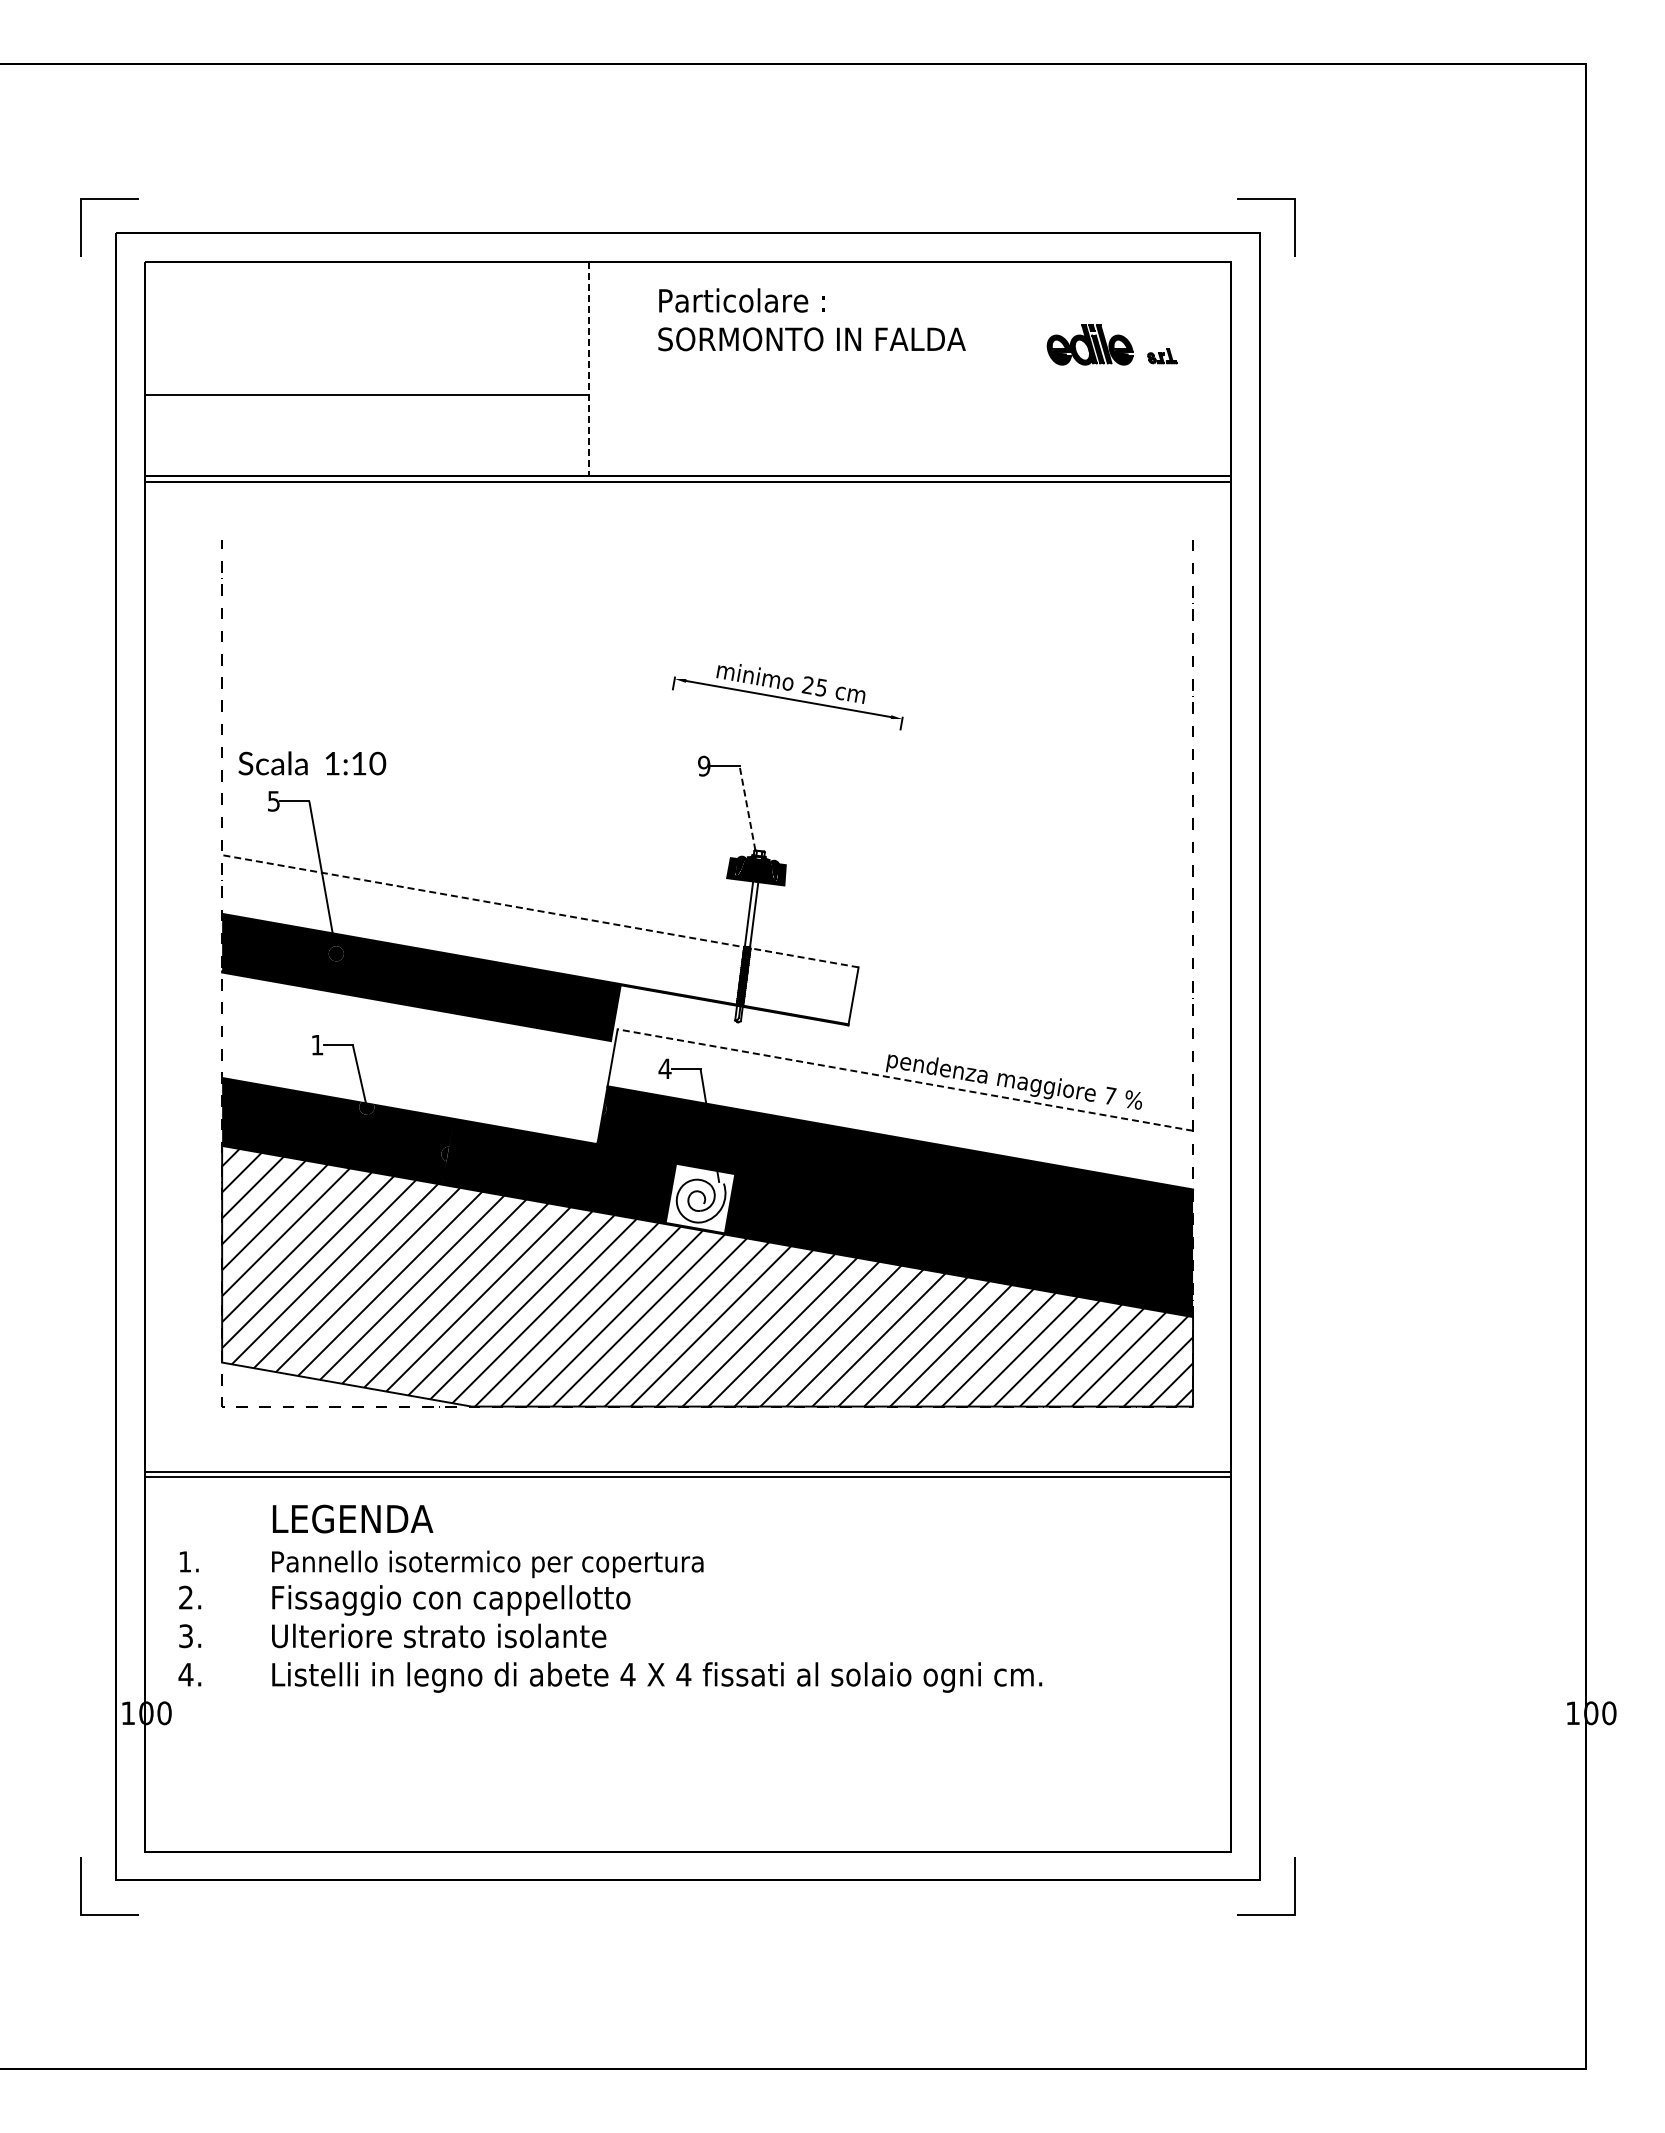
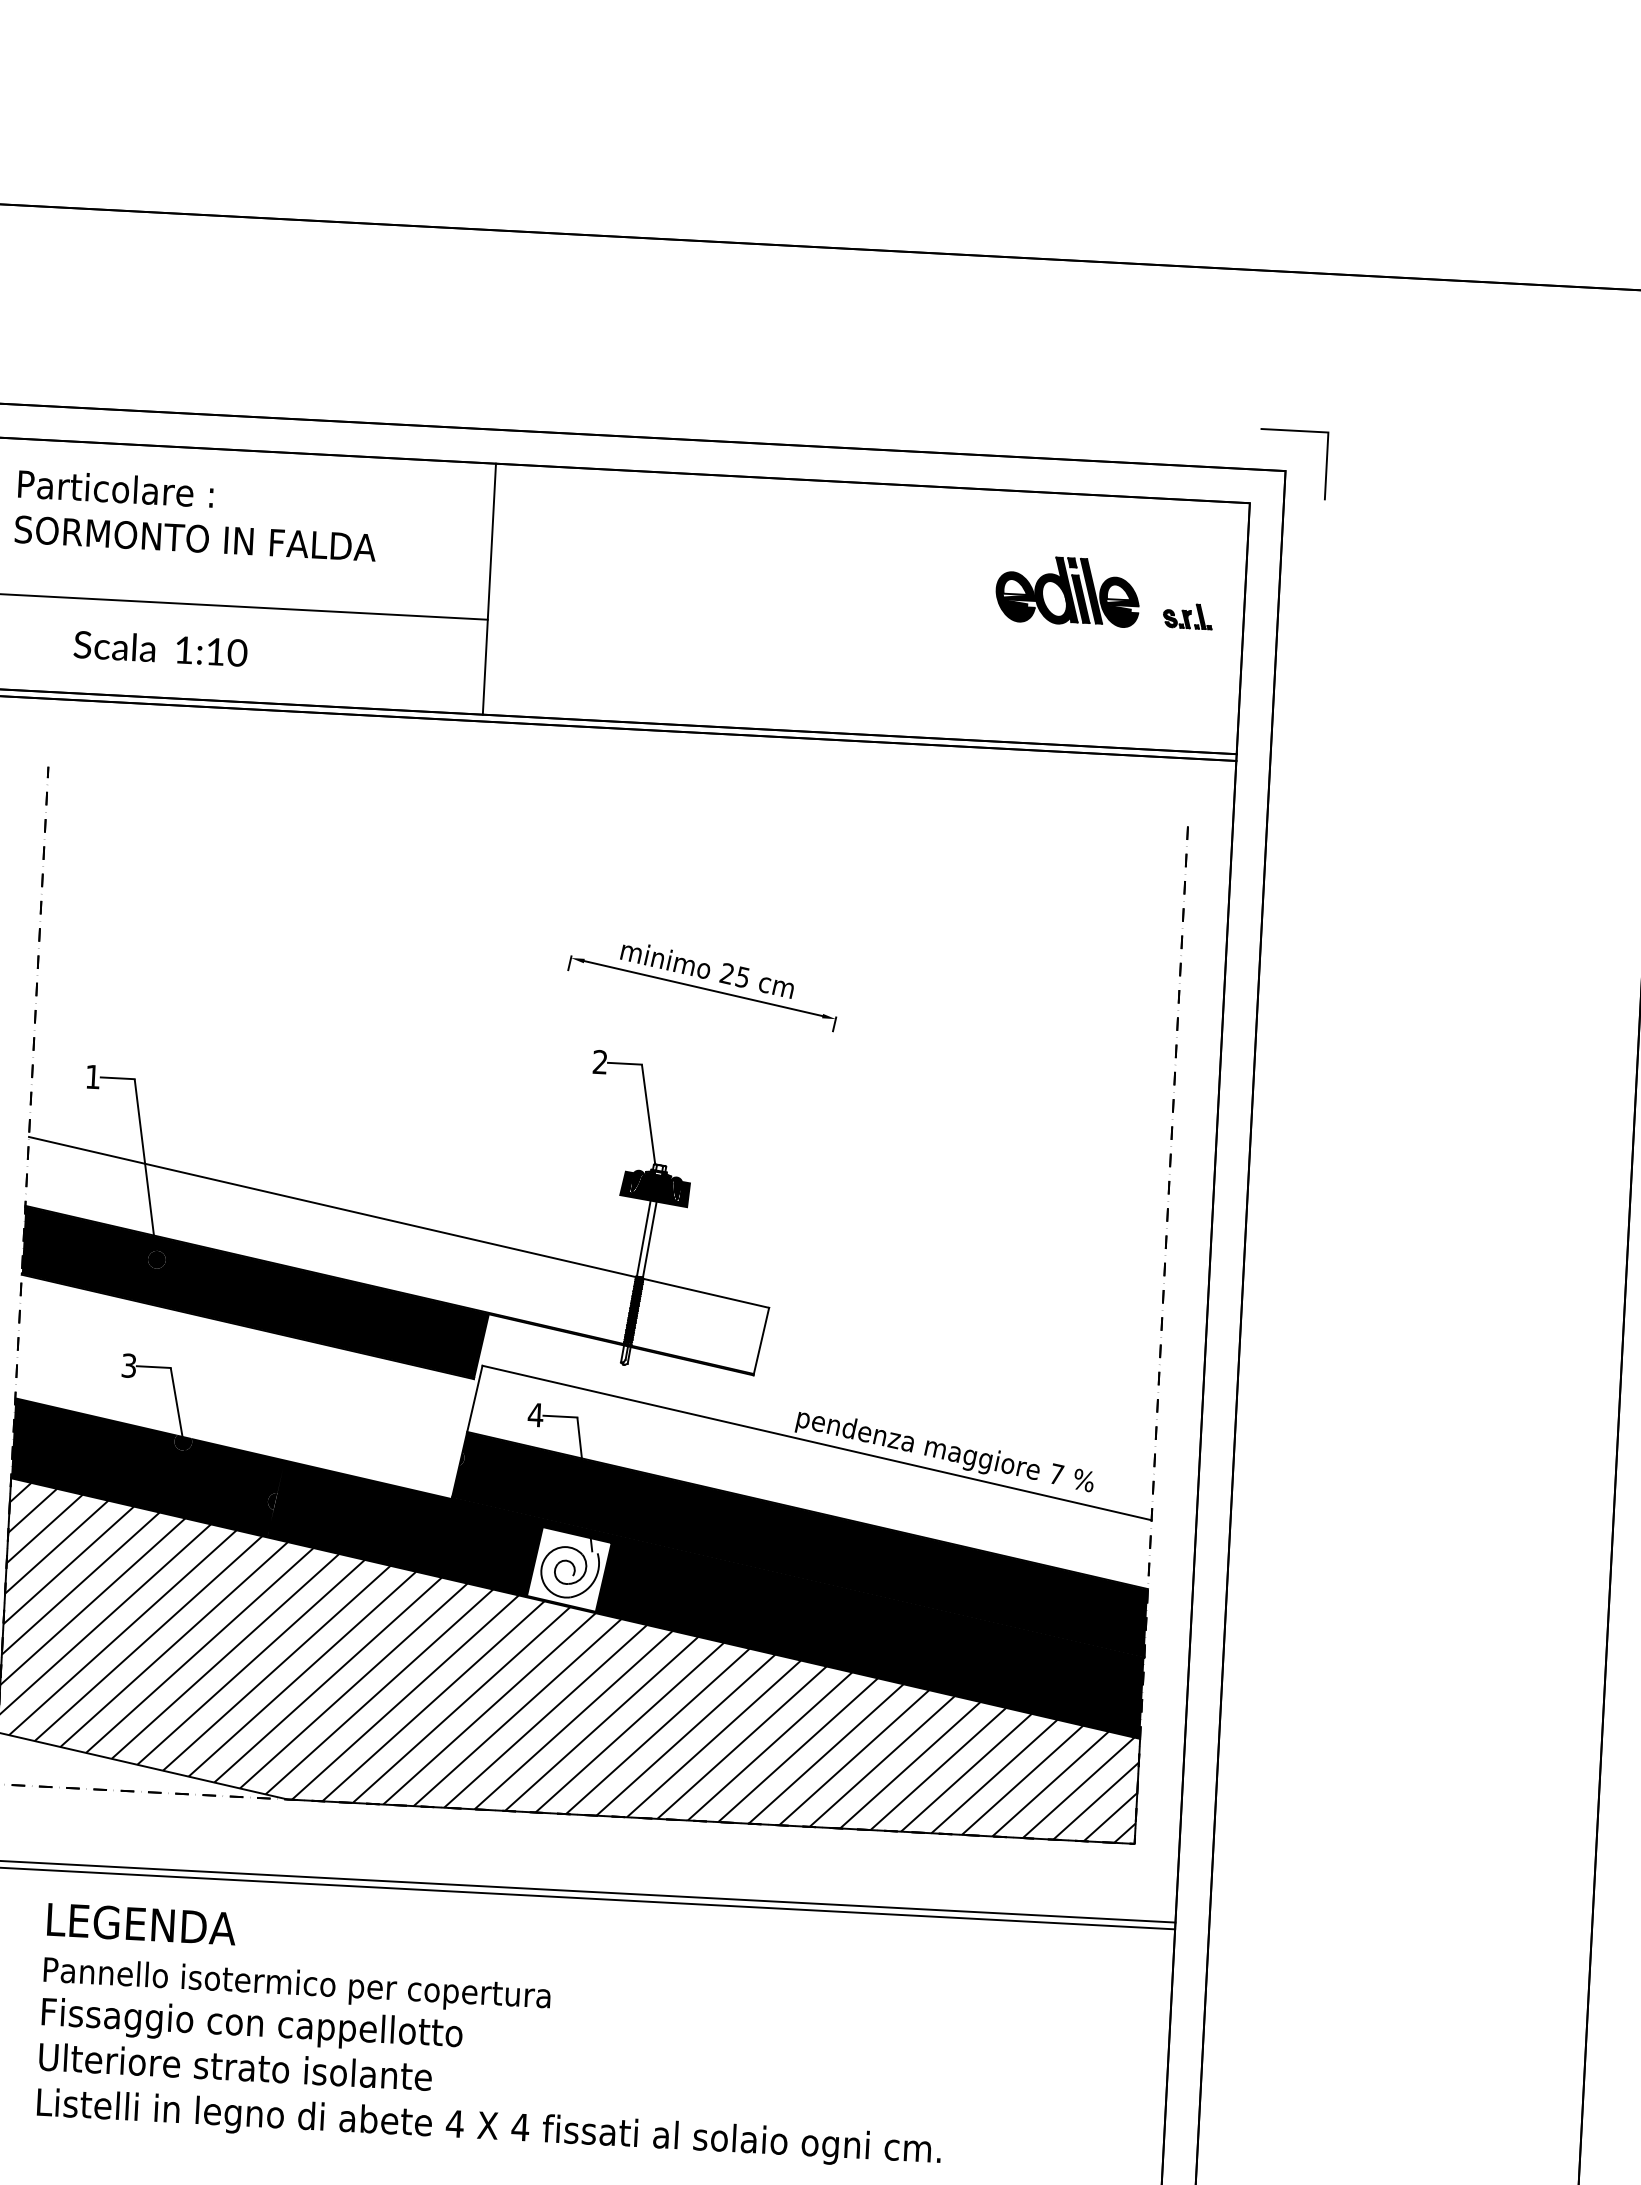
text: (811, 319) -> (196, 515), moved
part: (1112, 344) -> (1105, 592), size x1.43
line: (588, 369) -> (488, 589), dashed -> solid
text: (312, 763) -> (160, 648), moved
text: (704, 765) -> (600, 1061), 9 -> 2
text: (273, 801) -> (92, 1077), 5 -> 1
line: (747, 808) -> (648, 1114), dashed -> solid
line: (539, 911) -> (398, 1222), dashed -> solid
text: (317, 1044) -> (129, 1365), 1 -> 3
line: (904, 1079) -> (816, 1442), dashed -> solid

